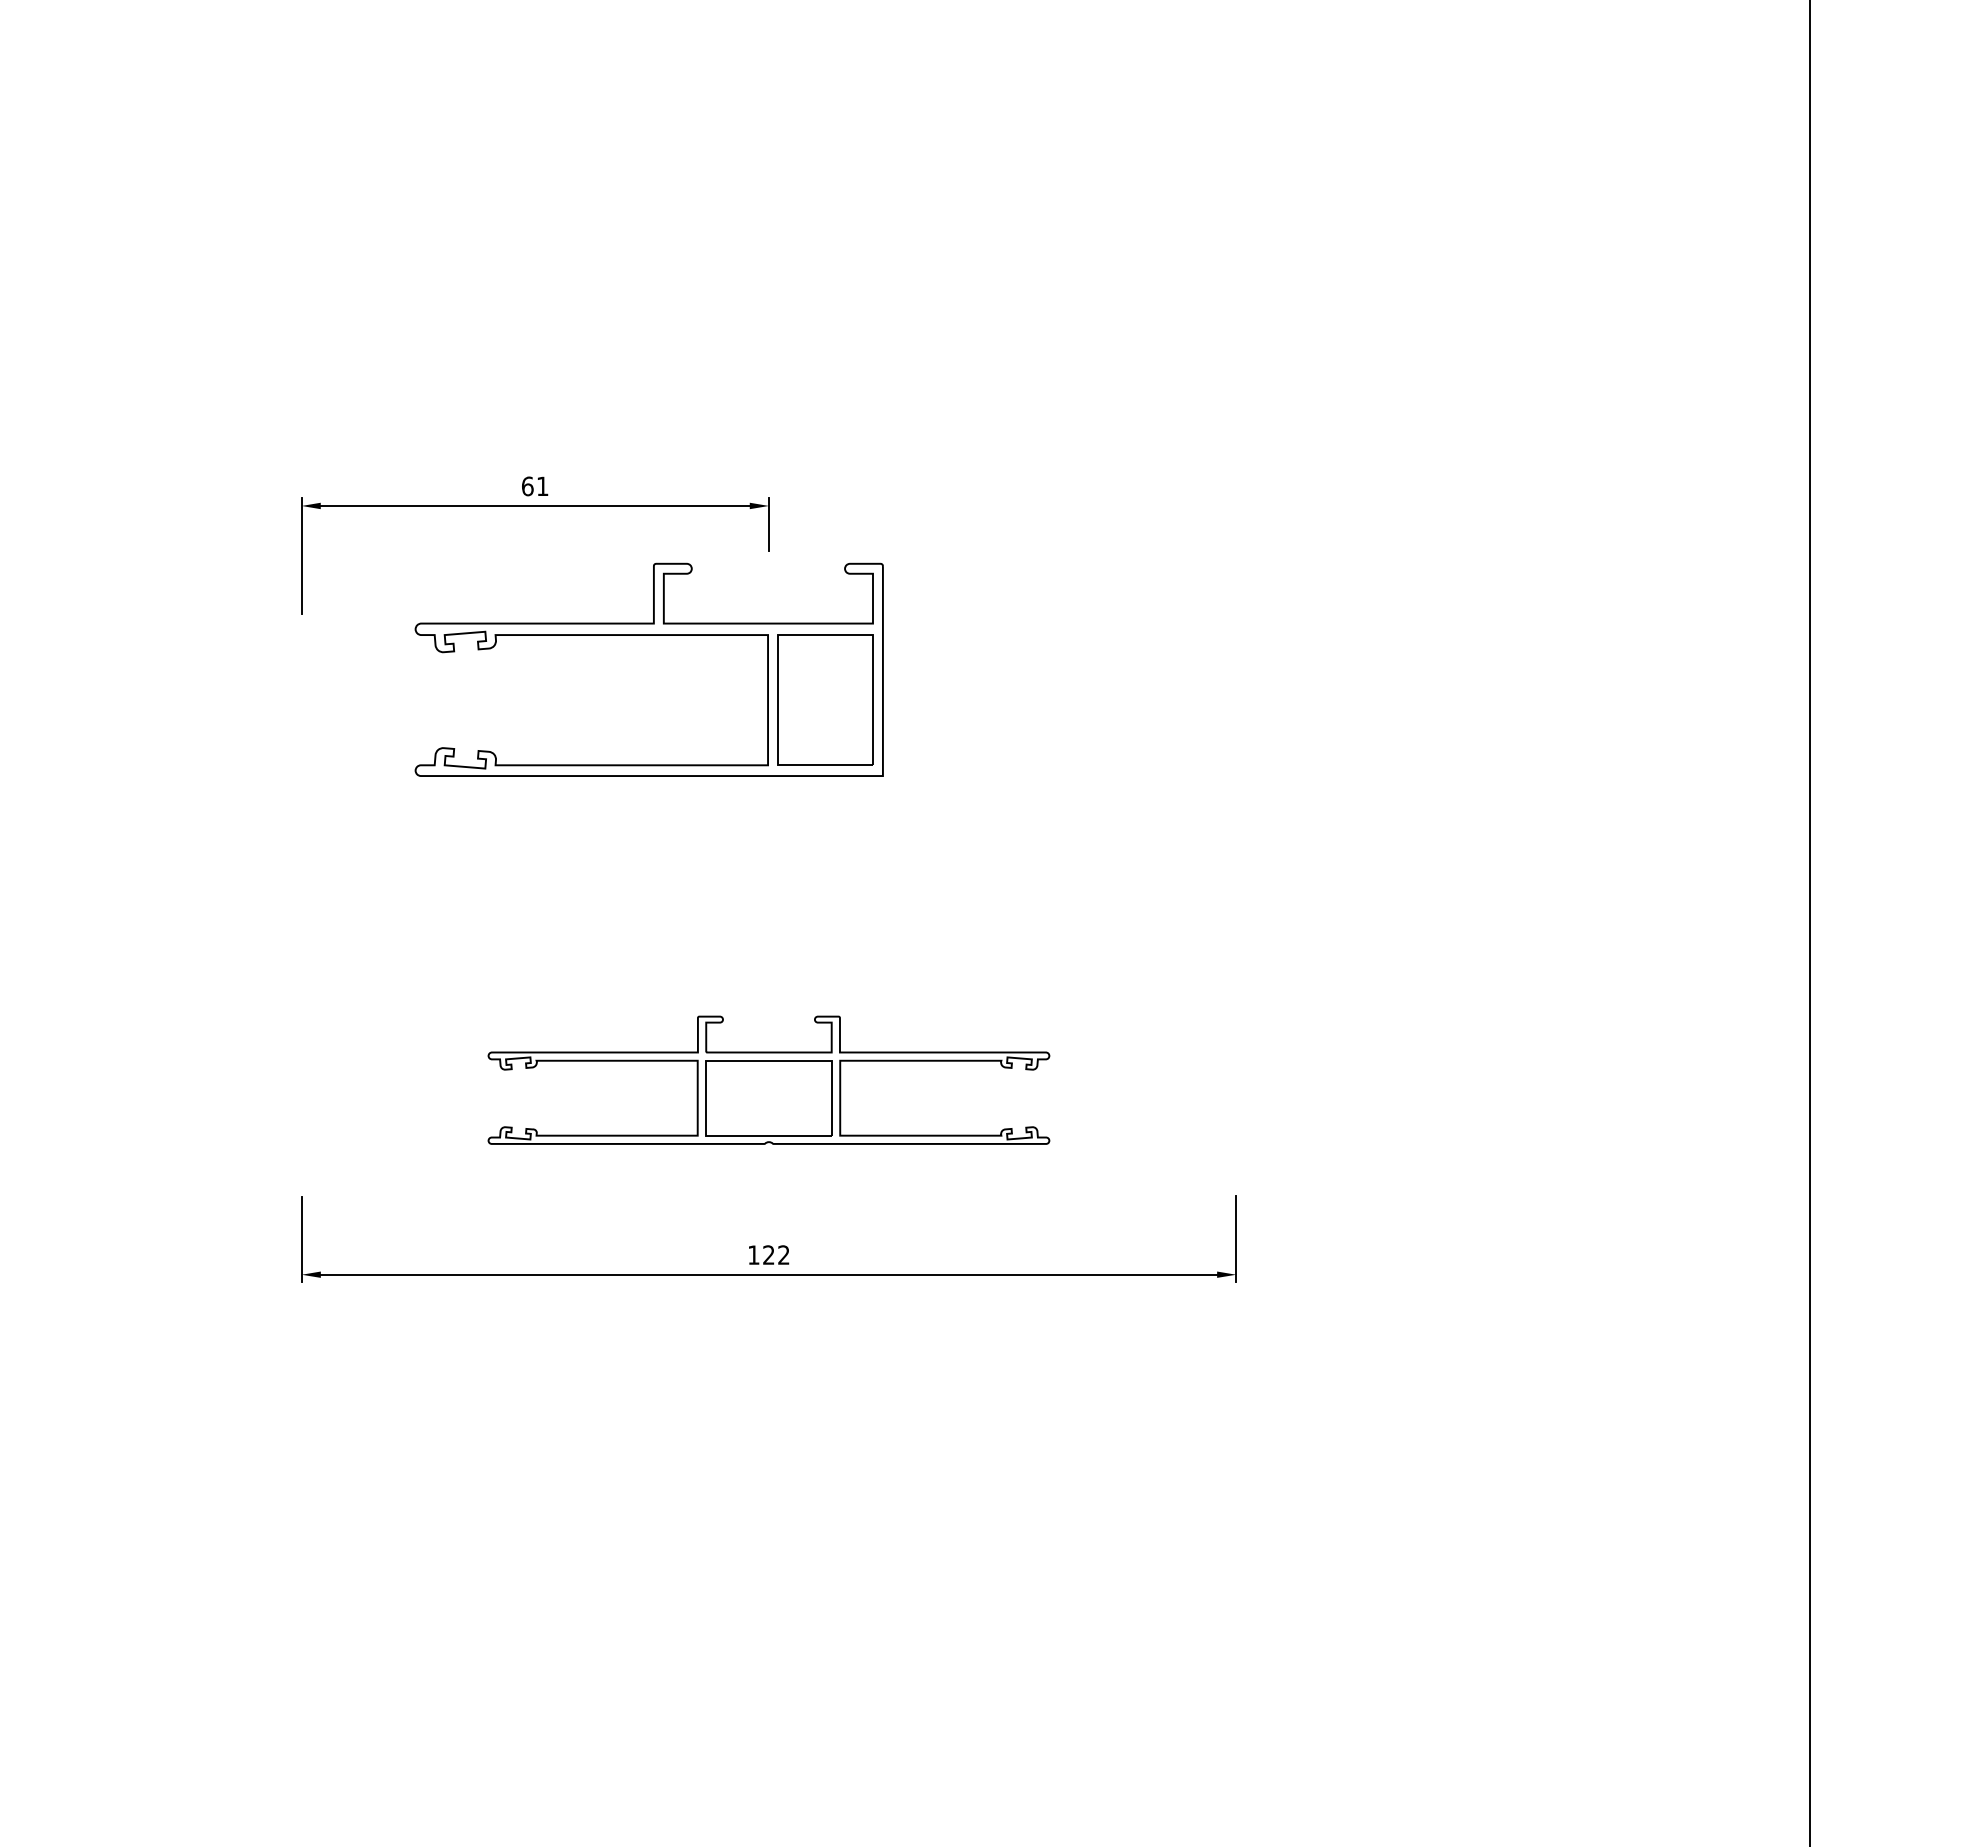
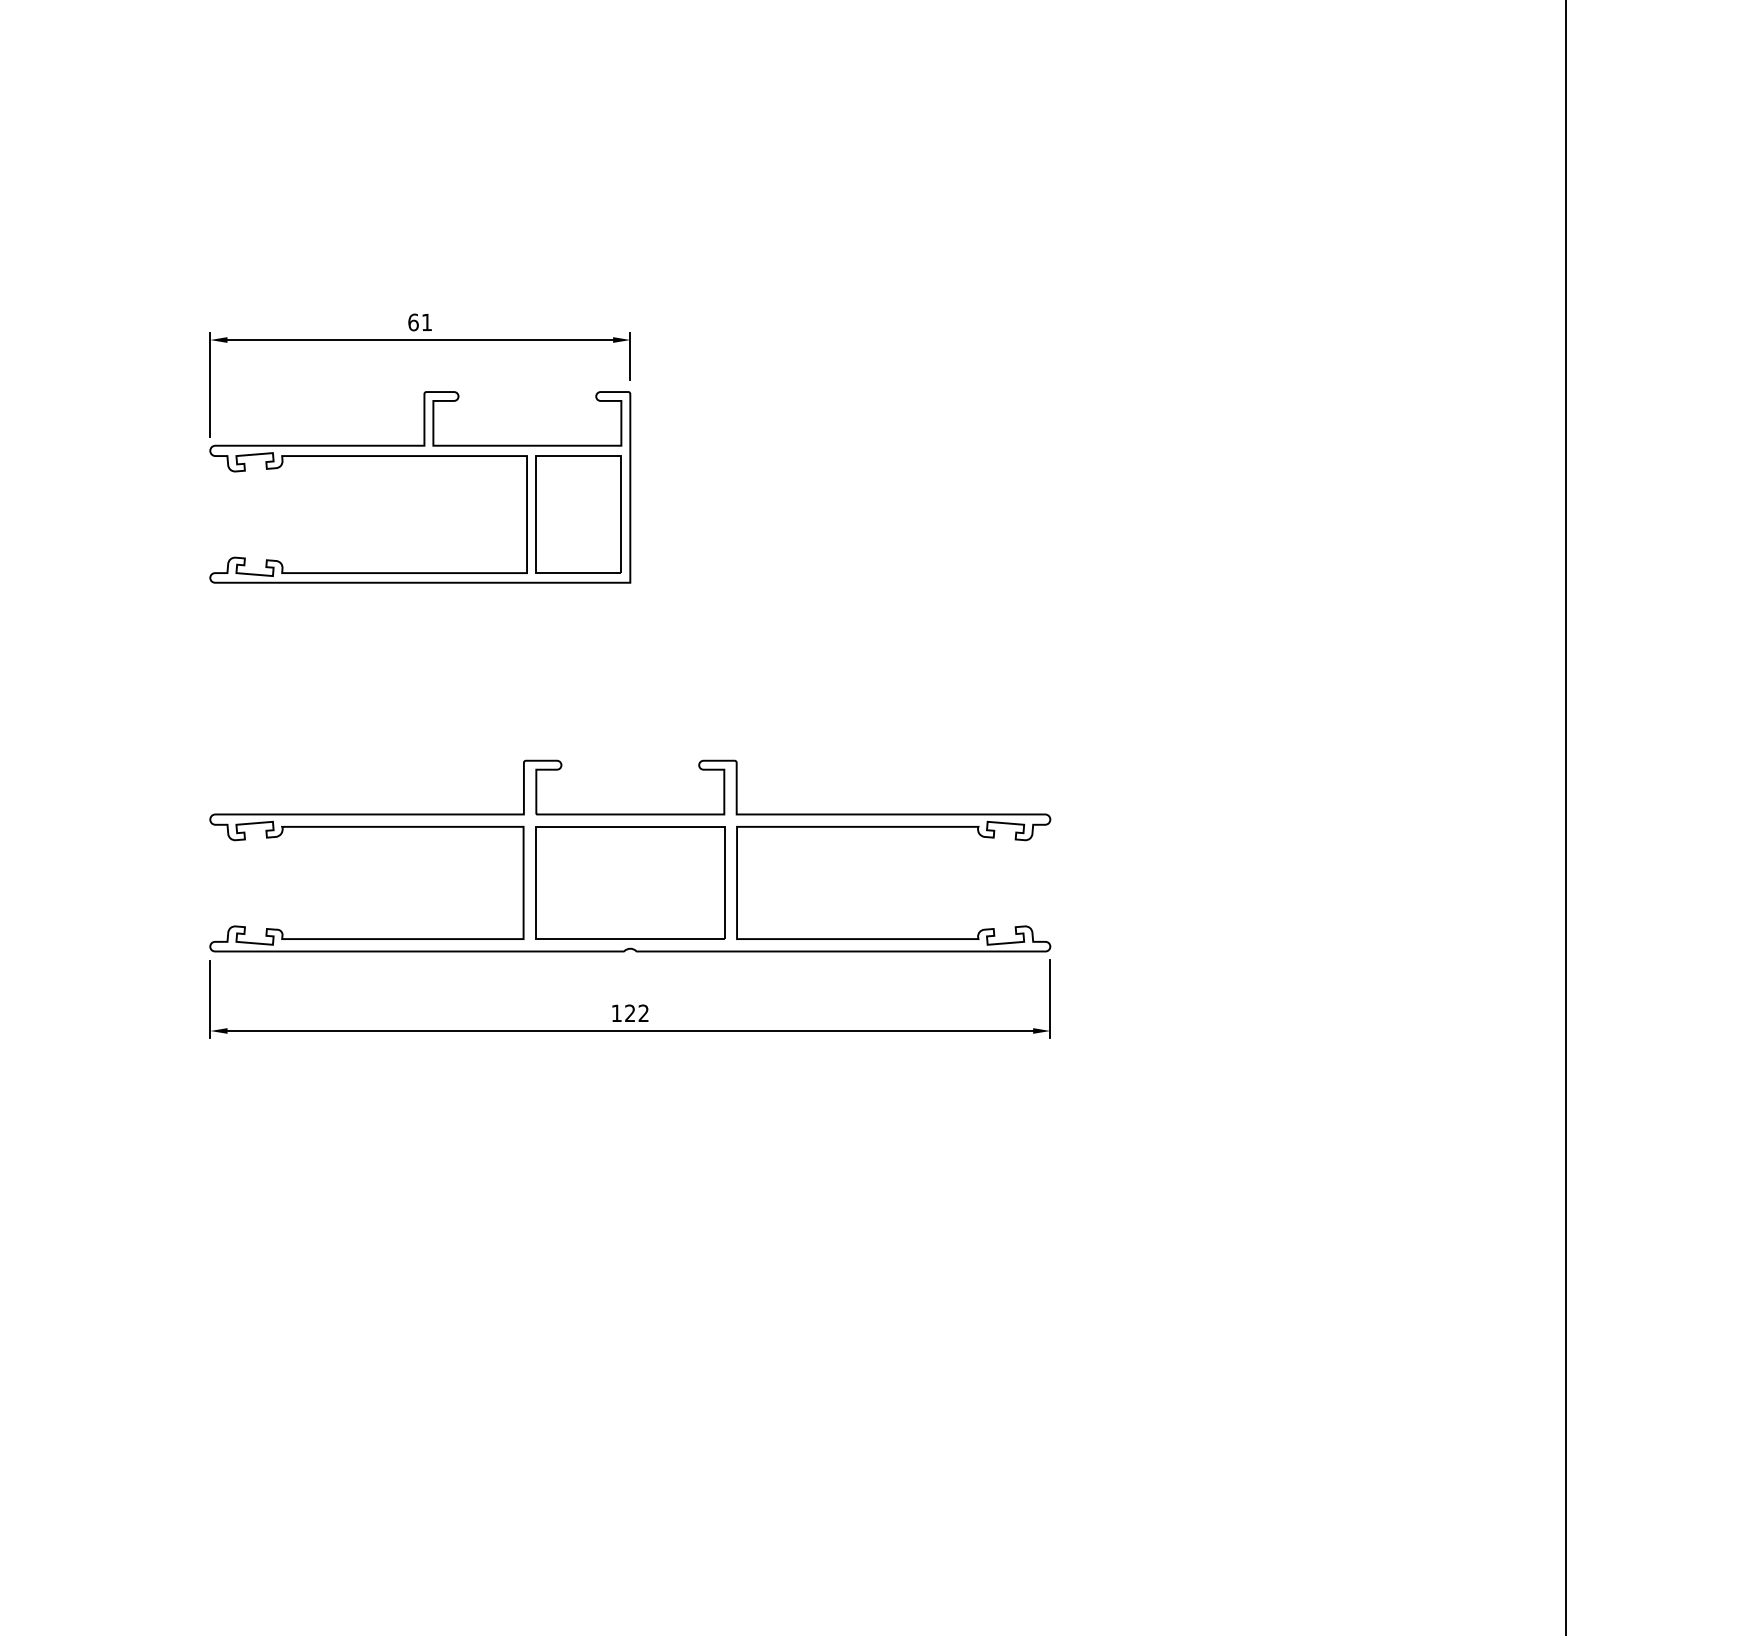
part: (648, 635) -> (419, 456), moved
part: (768, 1080) -> (629, 856), size x1.67

